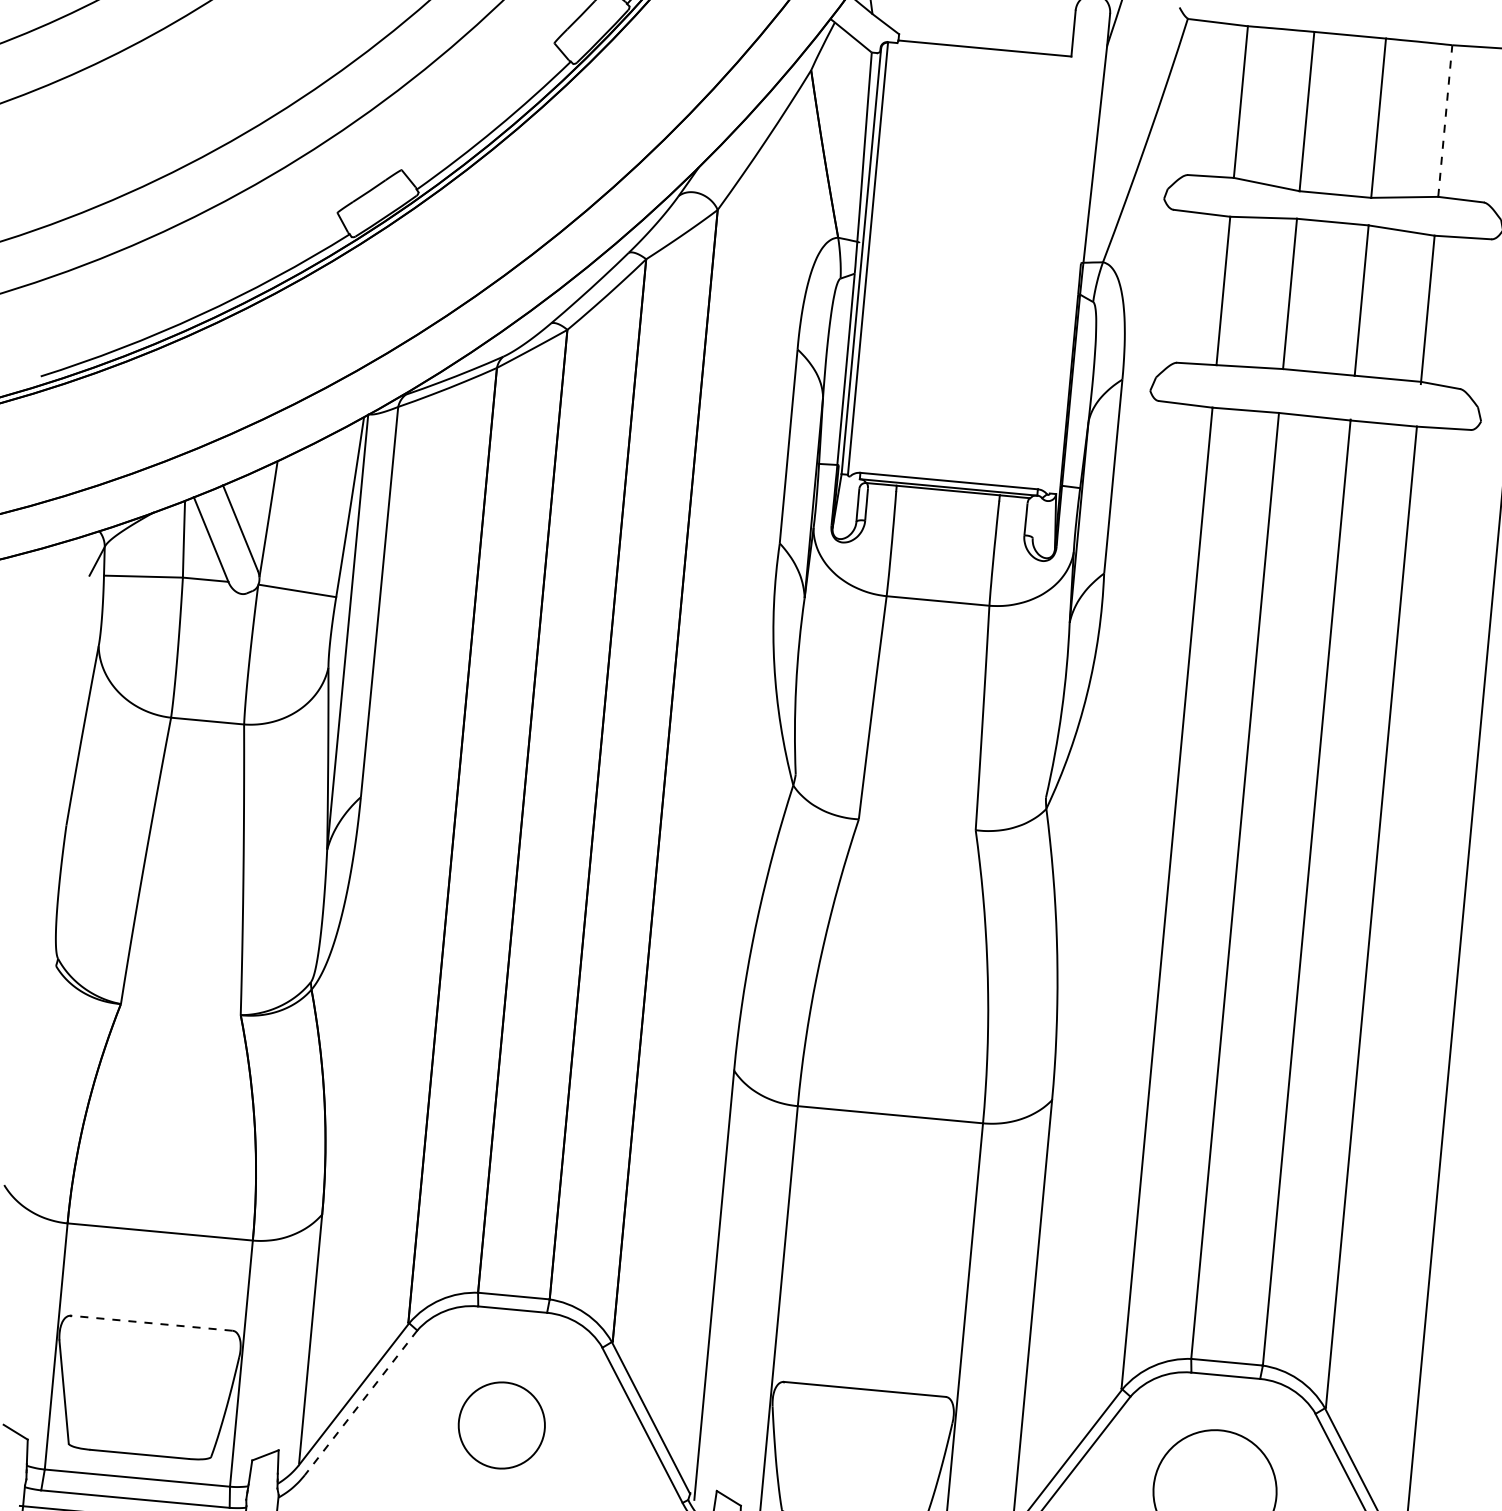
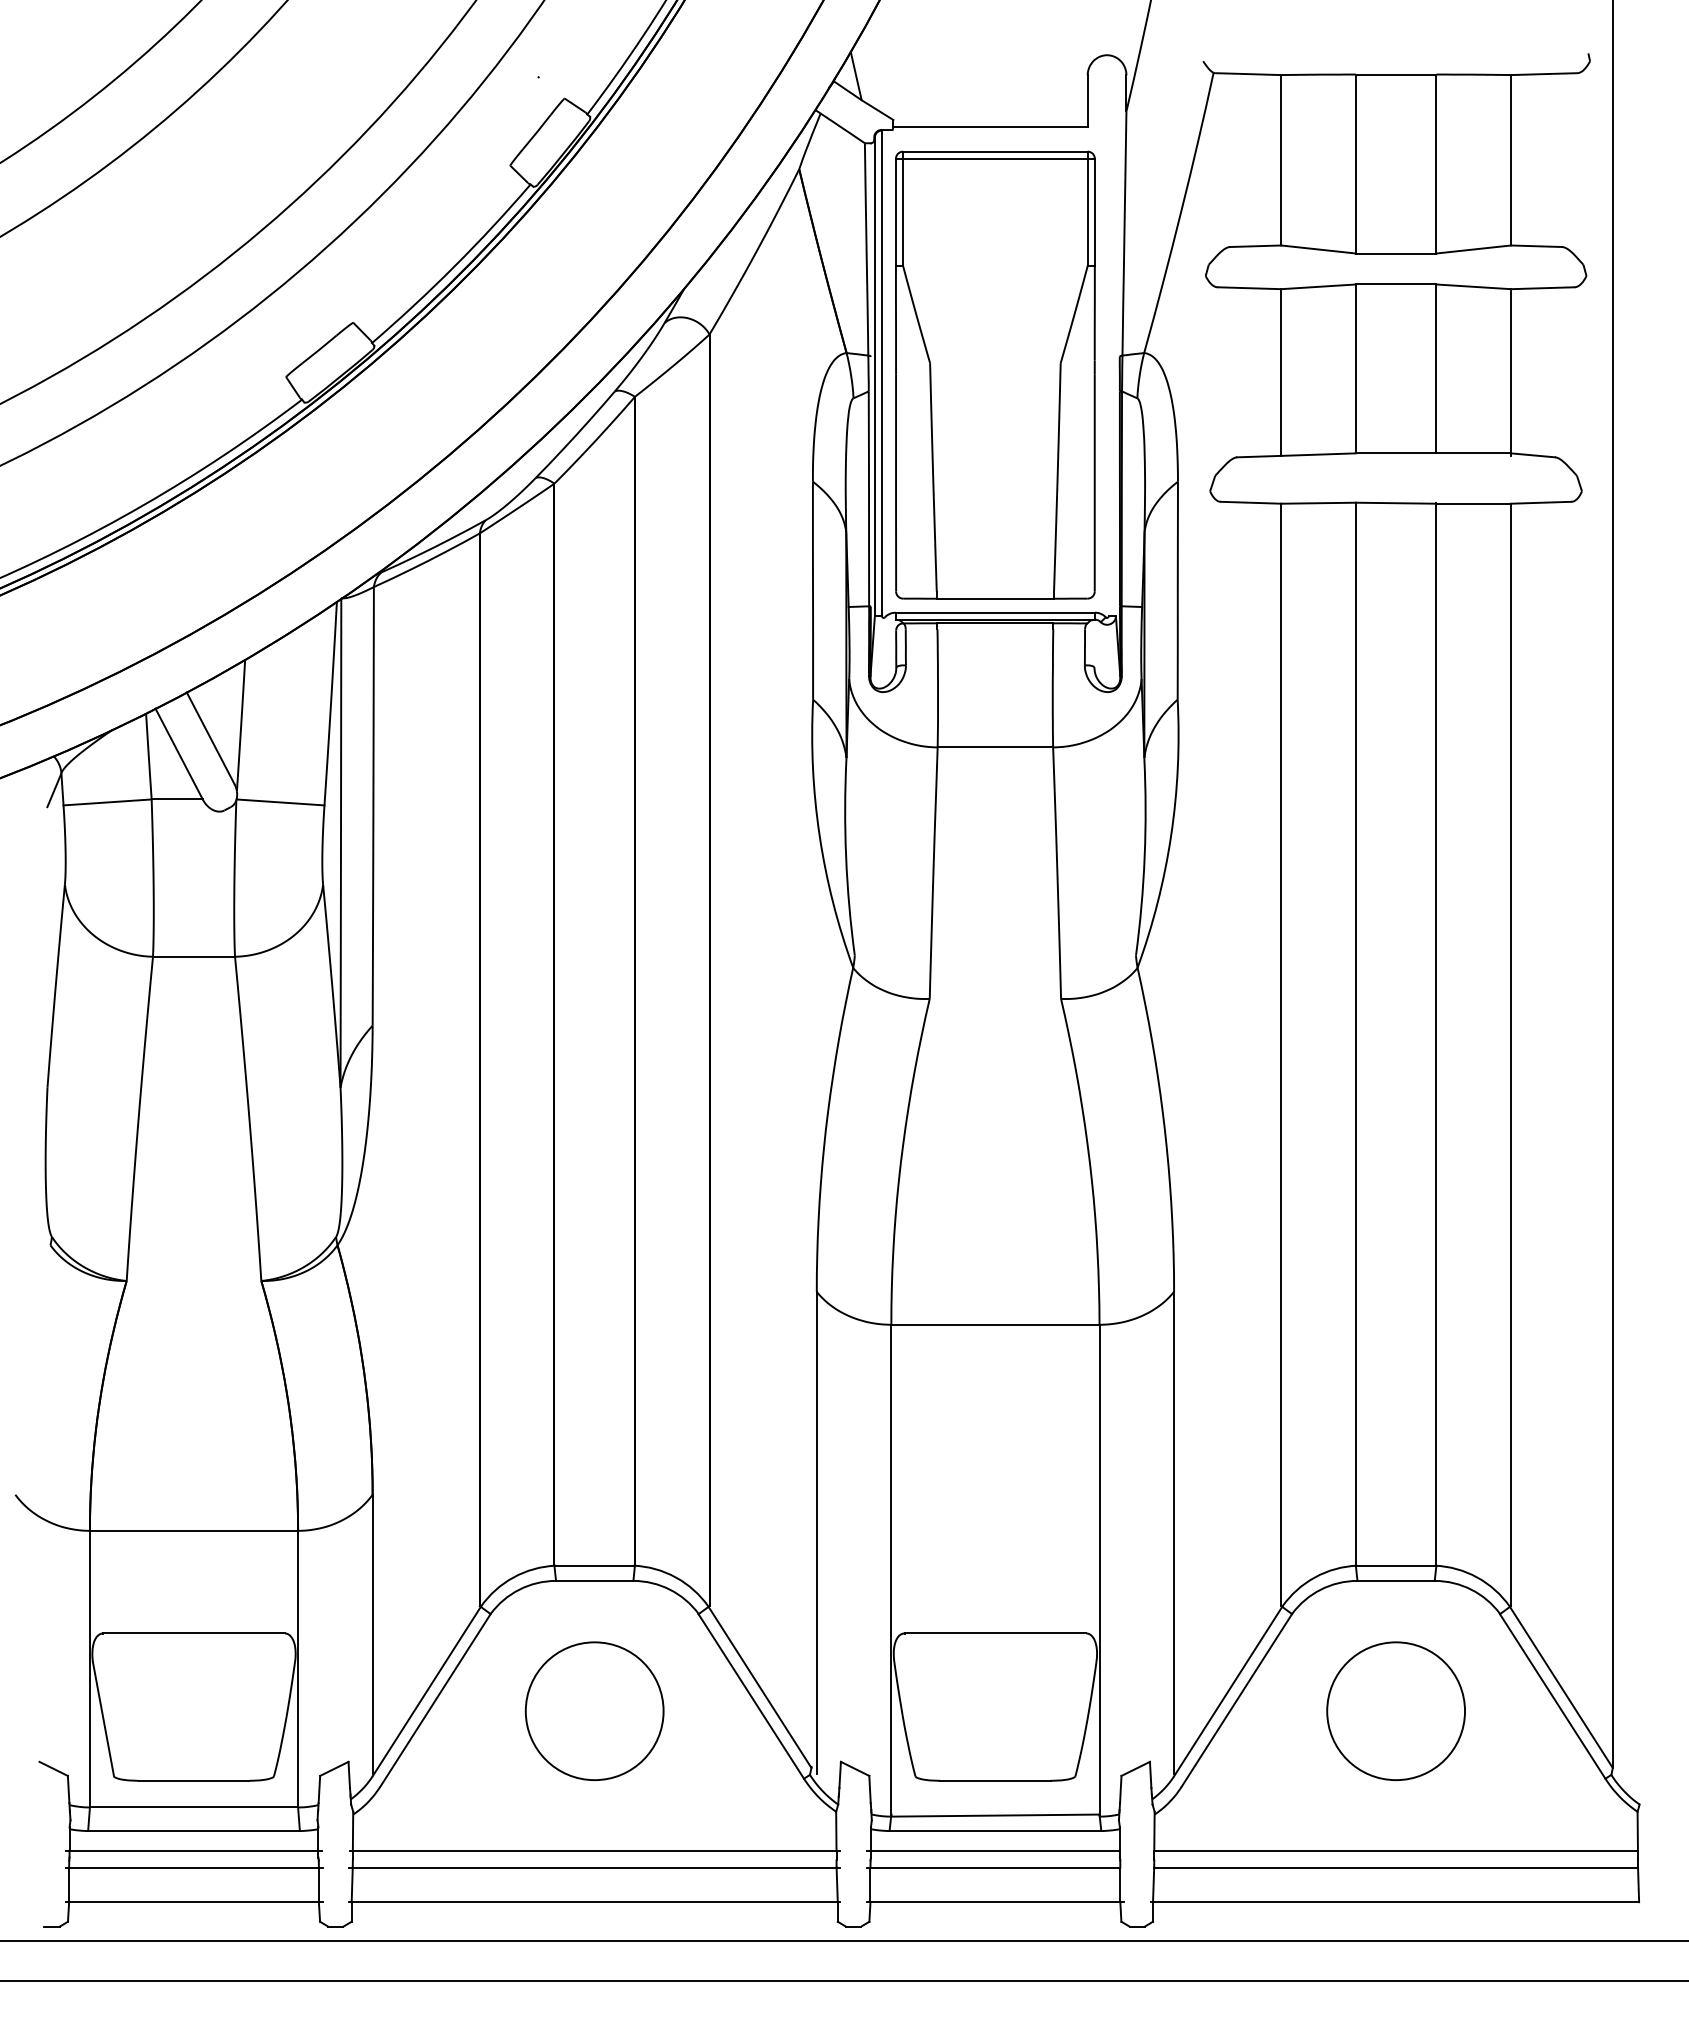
line: (1444, 120) -> (1510, 159), dashed -> solid
part: (968, 269) -> (995, 374), added
line: (152, 1323) -> (194, 1633), dashed -> solid
line: (361, 1402) -> (435, 1700), dashed -> solid
circle: (501, 1424) -> (594, 1710), size x1.43

